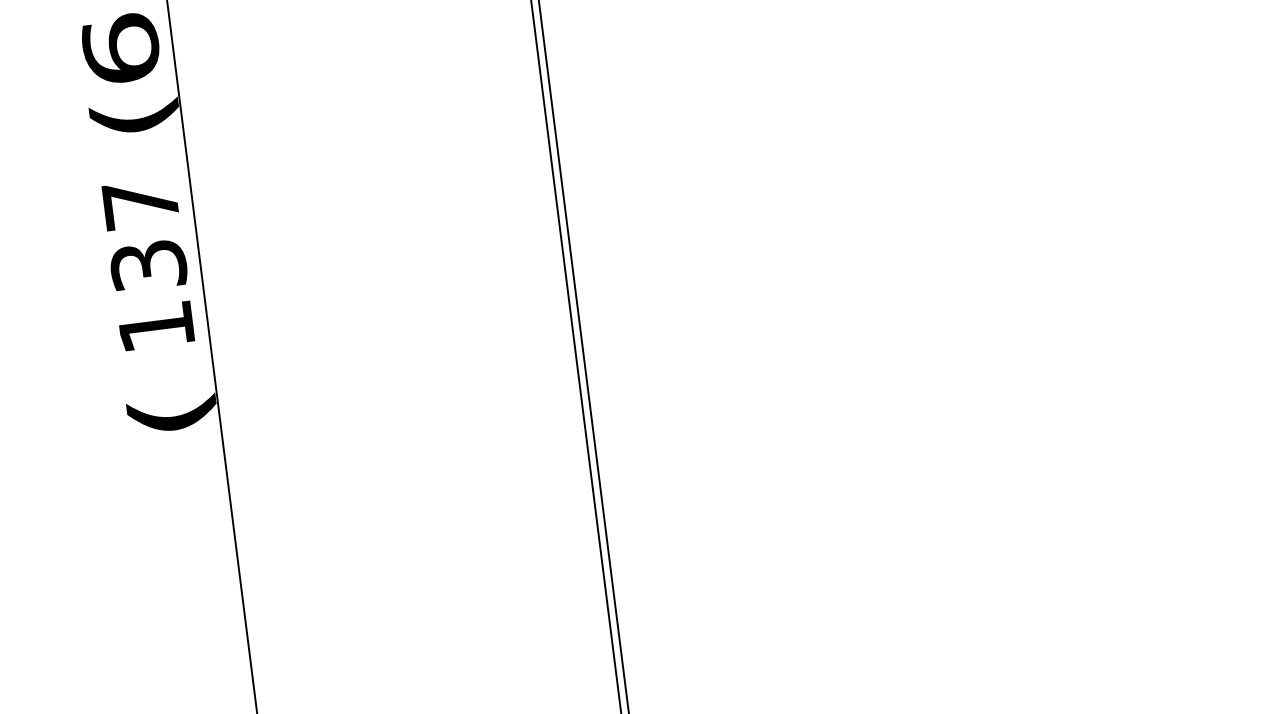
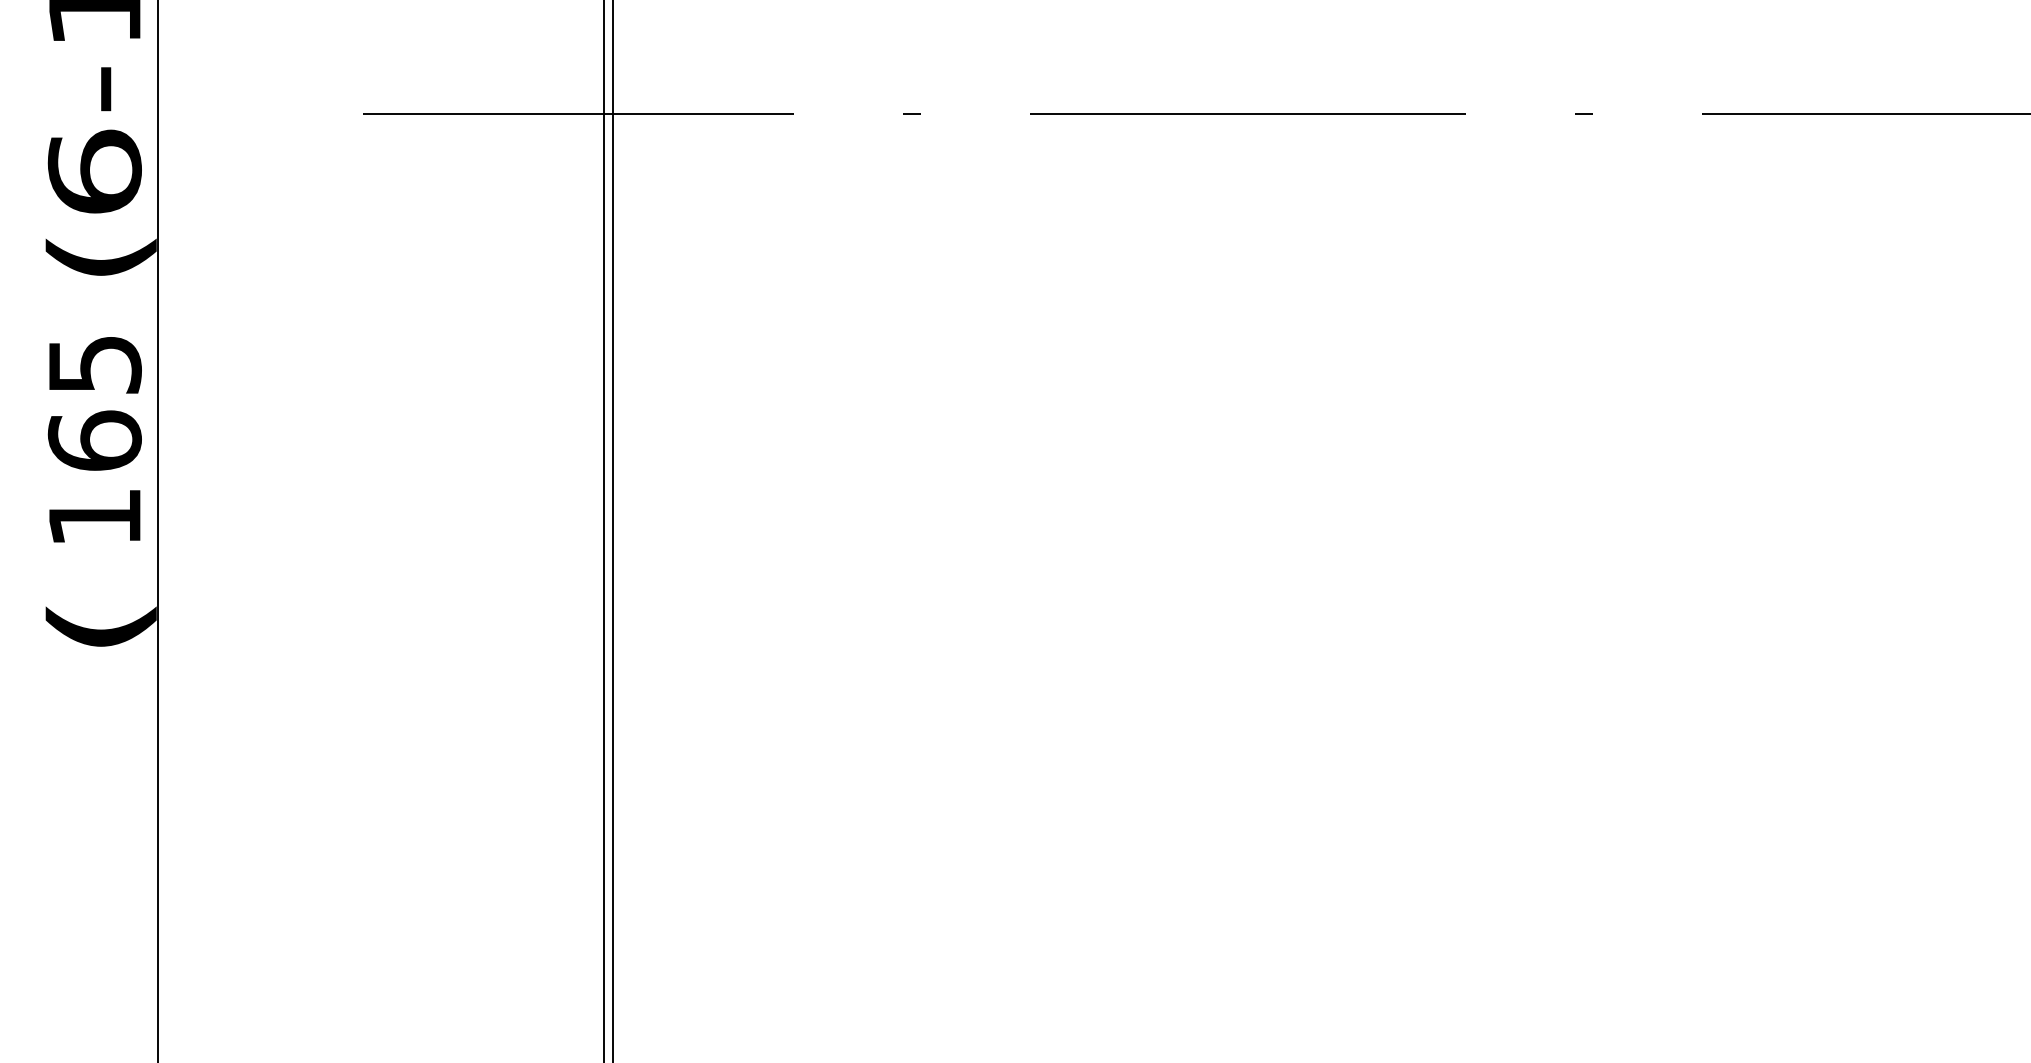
text: (144, 235) -> (94, 403), 137 -> 165

